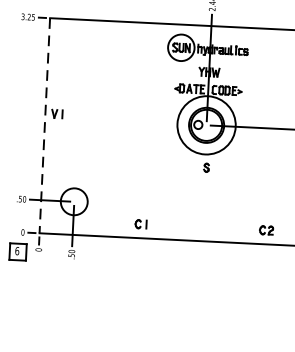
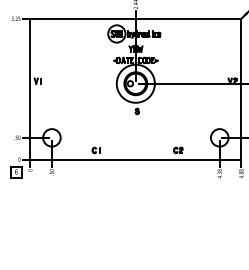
line: (45, 126) -> (30, 89), dashed -> solid

